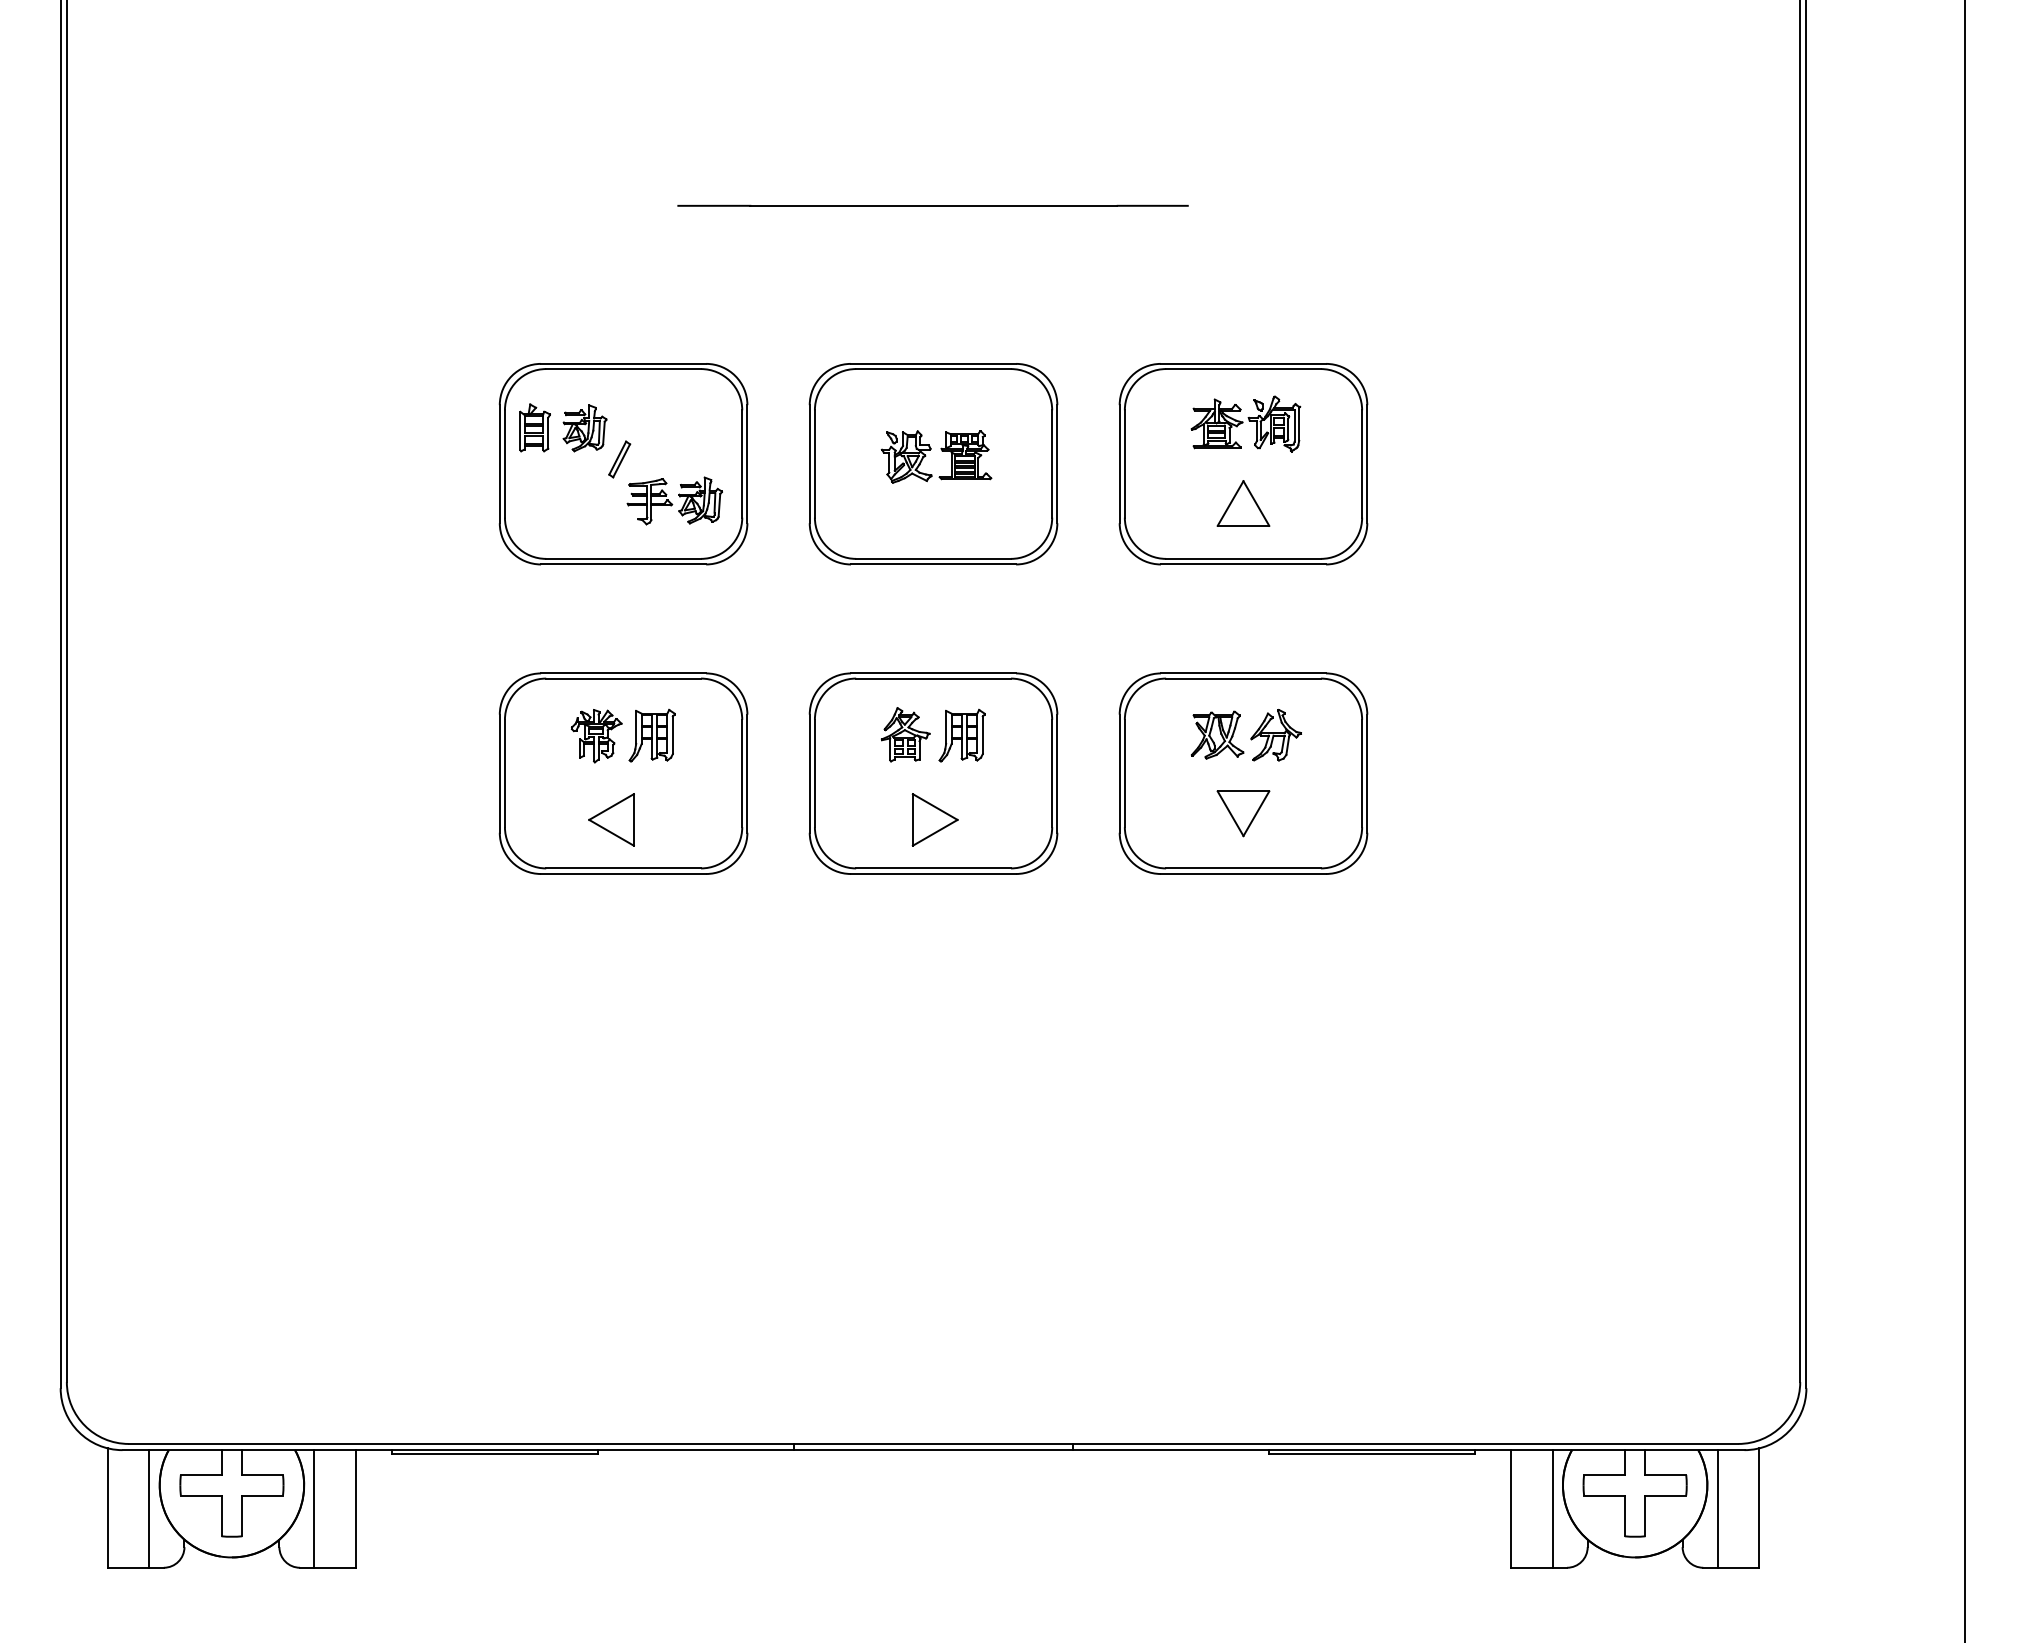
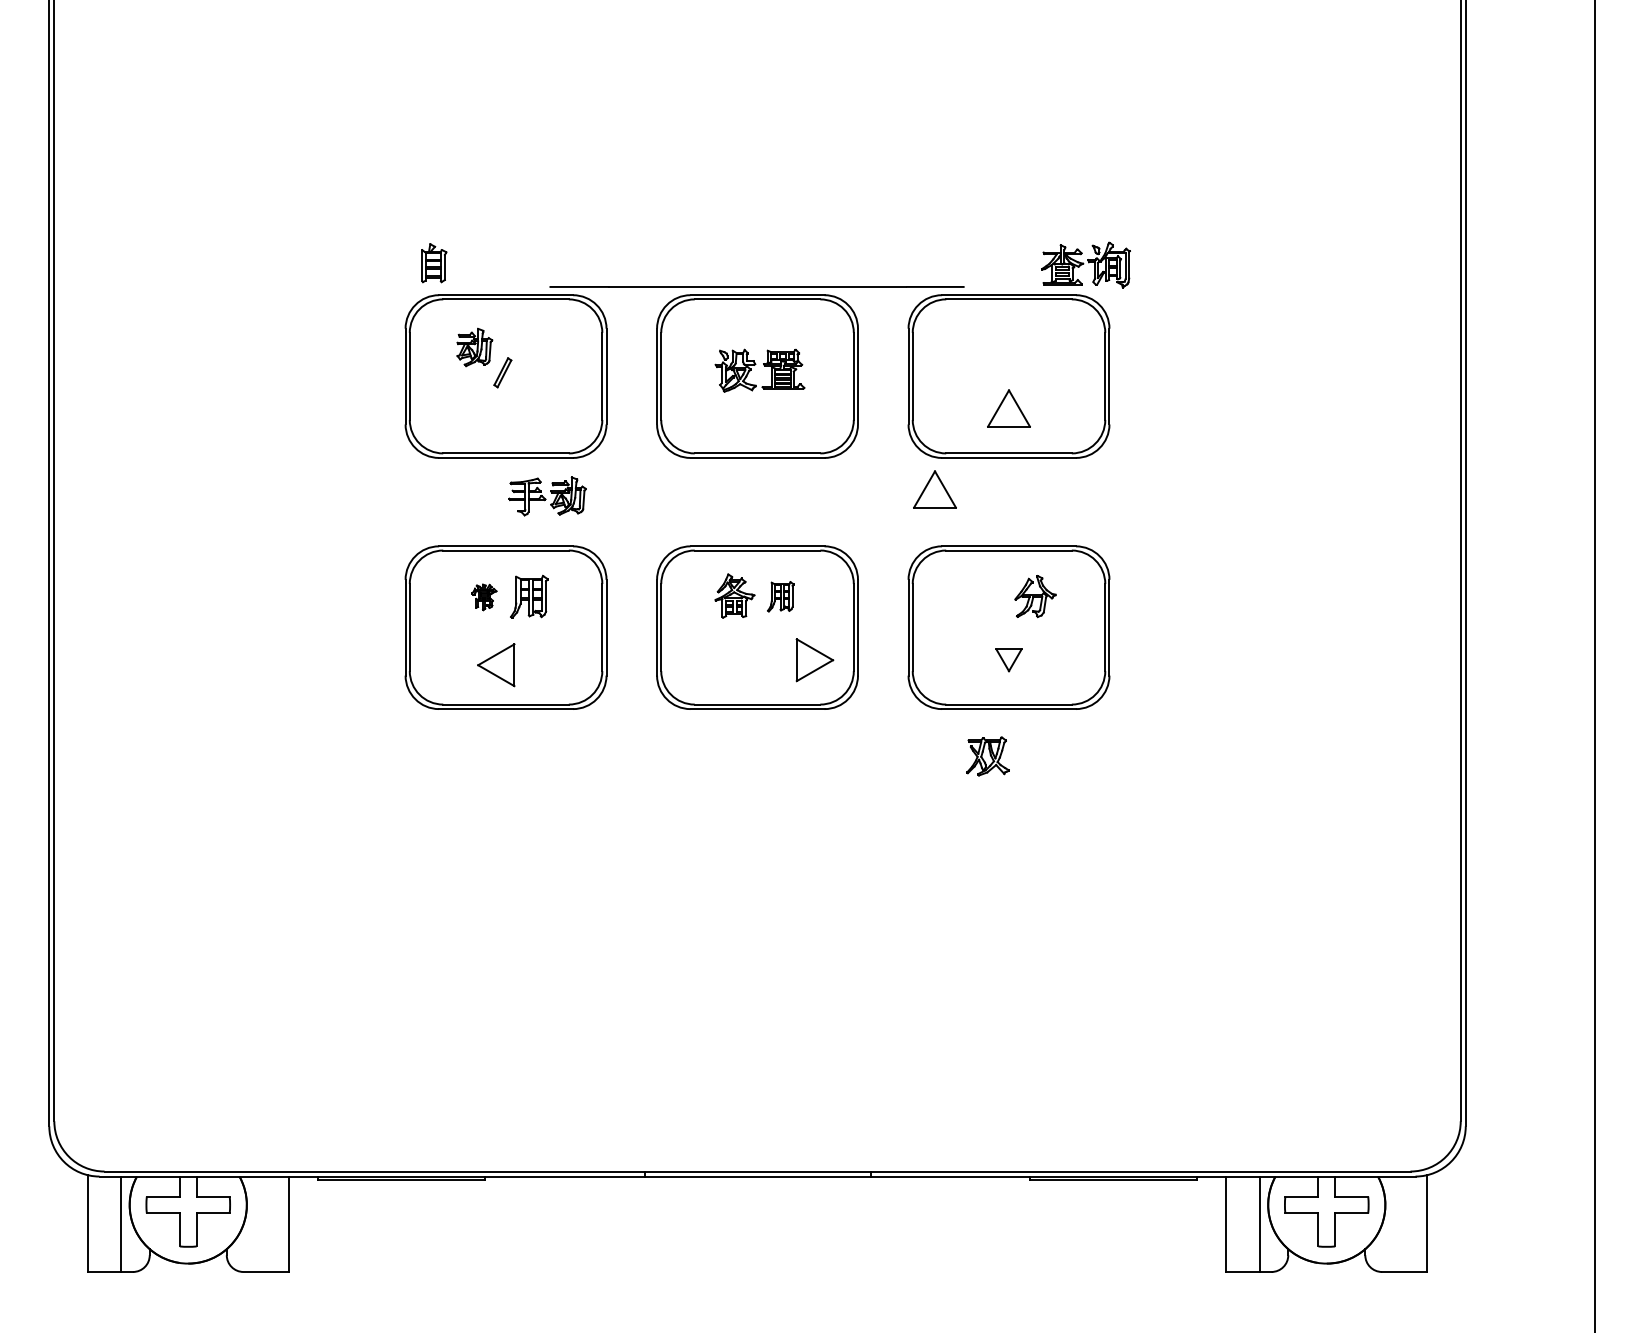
line: (932, 205) -> (756, 286), moved
part: (1245, 423) -> (1085, 264), moved
part: (535, 428) -> (434, 263), moved
part: (674, 501) -> (547, 496), moved
part: (1151, 603) -> (934, 489), added
part: (961, 735) -> (780, 596), size x0.7
part: (1216, 735) -> (987, 756), moved
part: (597, 736) -> (484, 597), size x0.6
part: (1242, 814) -> (1008, 660), size x0.6
part: (934, 820) -> (814, 660), moved
line: (314, 1508) -> (255, 1223), removed
line: (1717, 1508) -> (1393, 1223), removed

